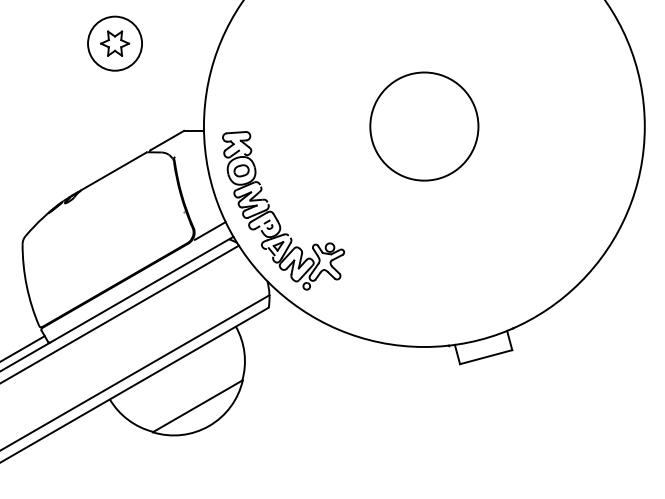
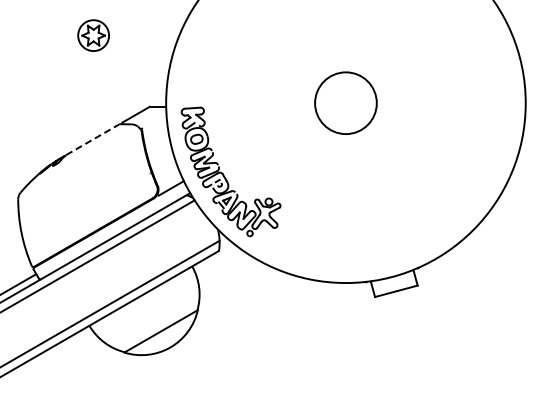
circle: (114, 43) -> (93, 35), size x0.7
circle: (423, 126) -> (345, 103), size x0.7
line: (113, 171) -> (92, 139), solid -> dashed

